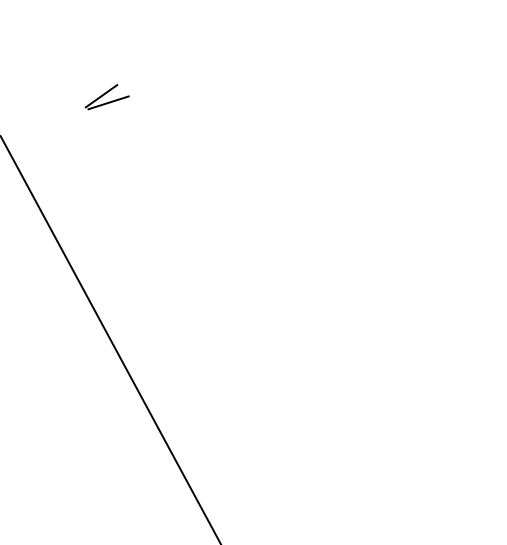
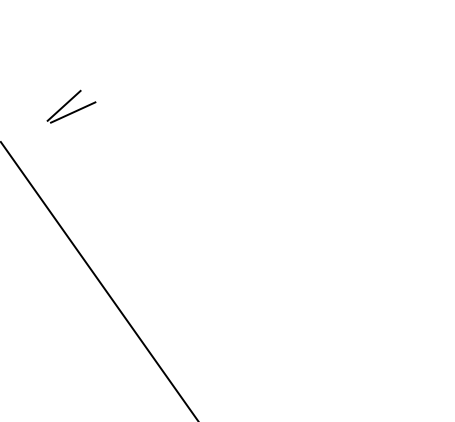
part: (107, 97) -> (71, 106), size x1.67

